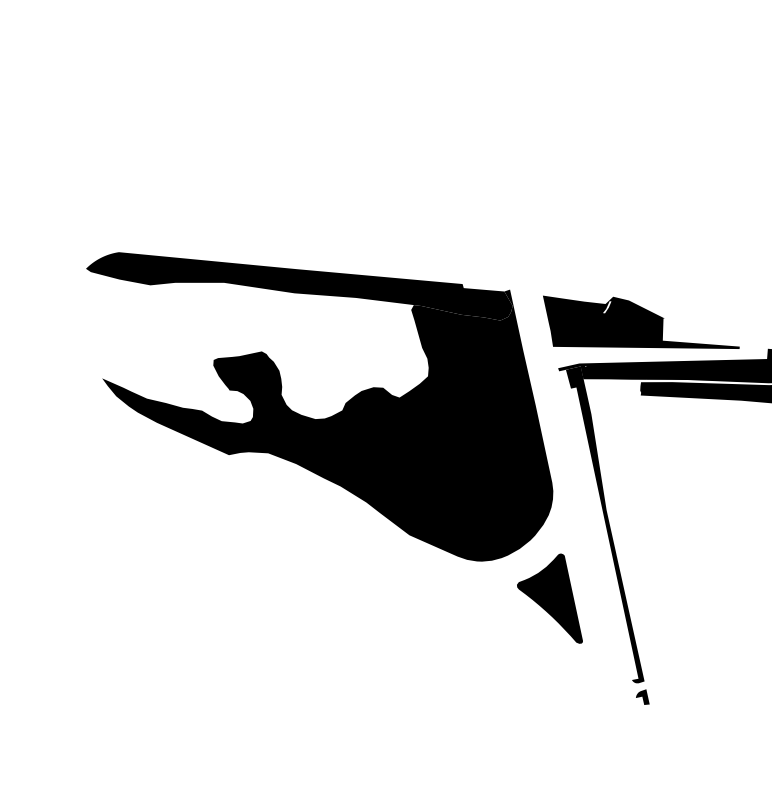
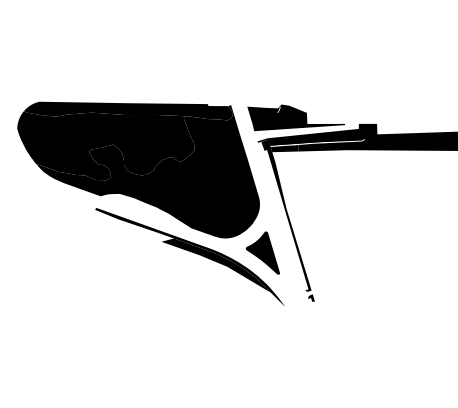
fill: (246, 352) -> (105, 145), added
fill: (612, 387) -> (284, 148), added
part: (400, 592) -> (189, 256), added

